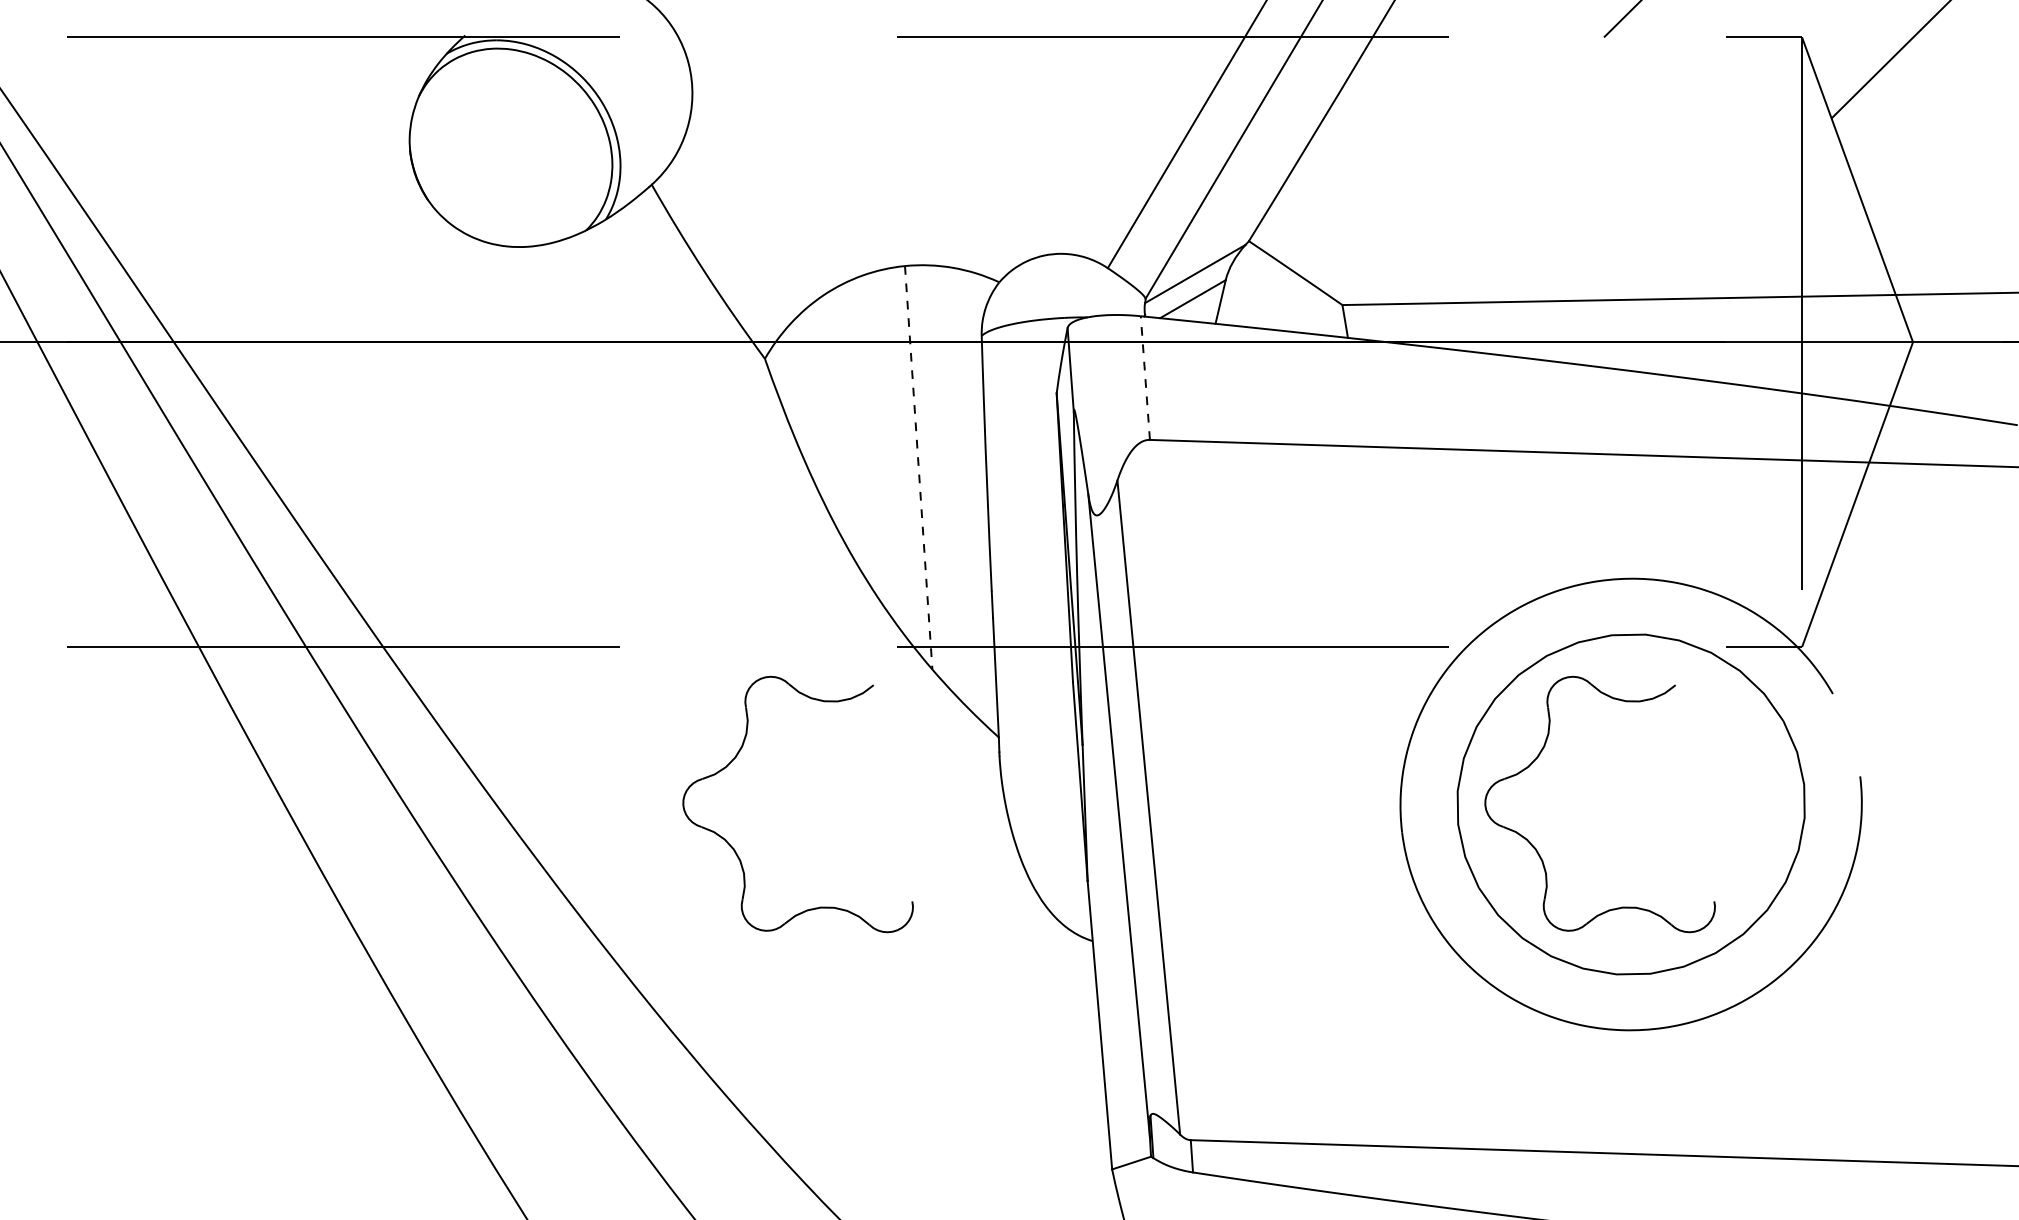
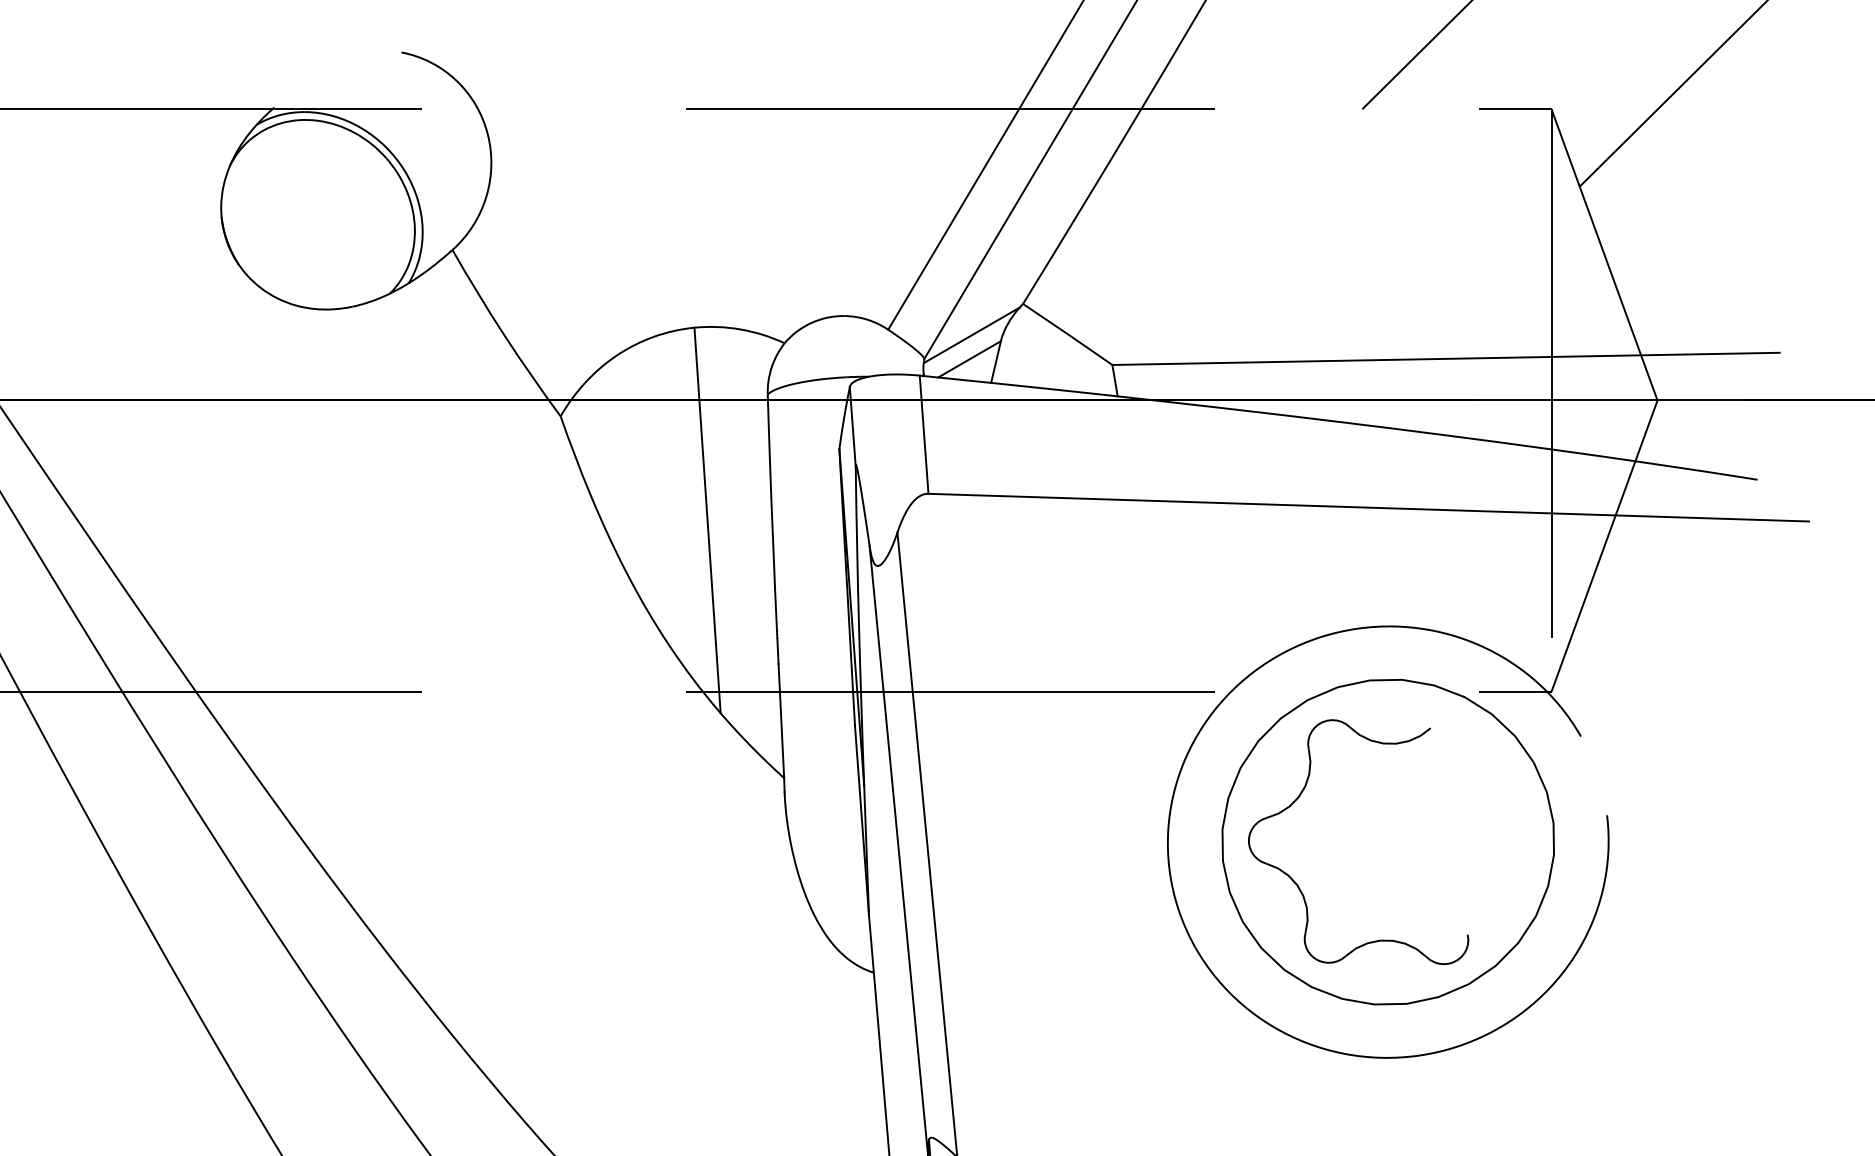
line: (1145, 377) -> (924, 434), dashed -> solid
line: (918, 468) -> (707, 521), dashed -> solid
part: (737, 756) -> (534, 796), removed

